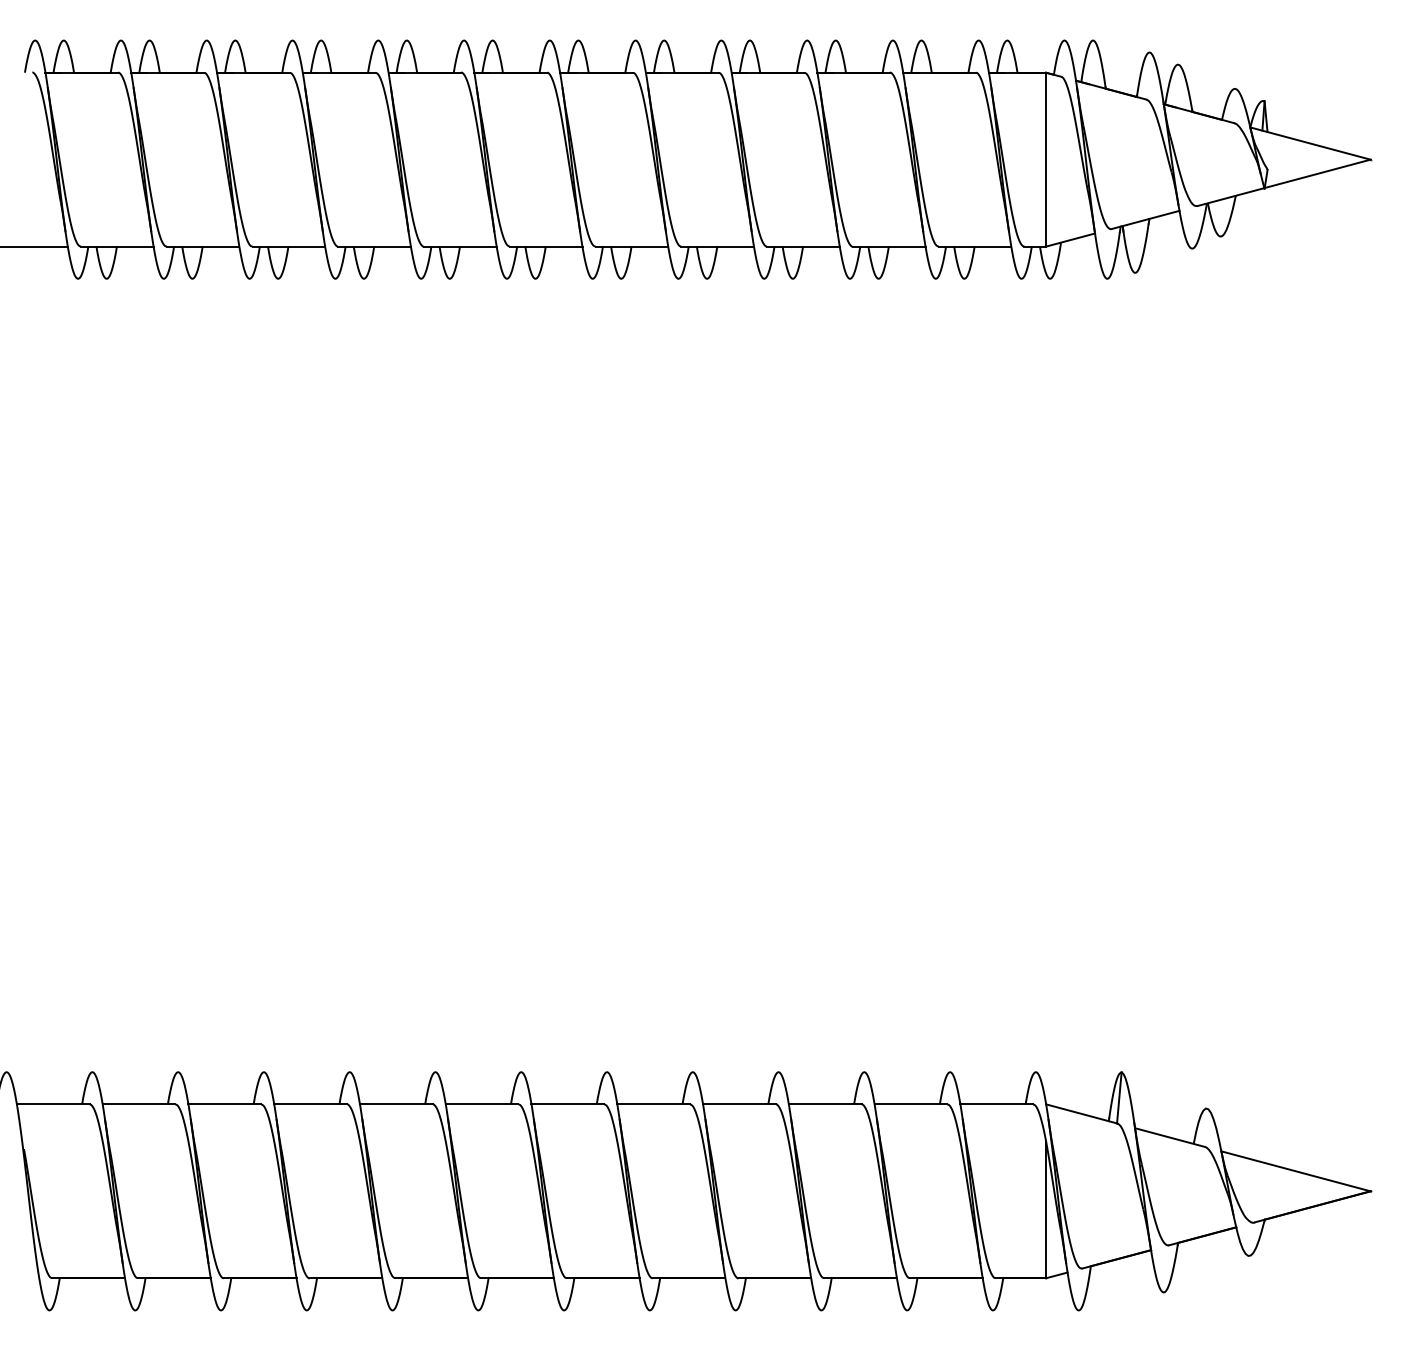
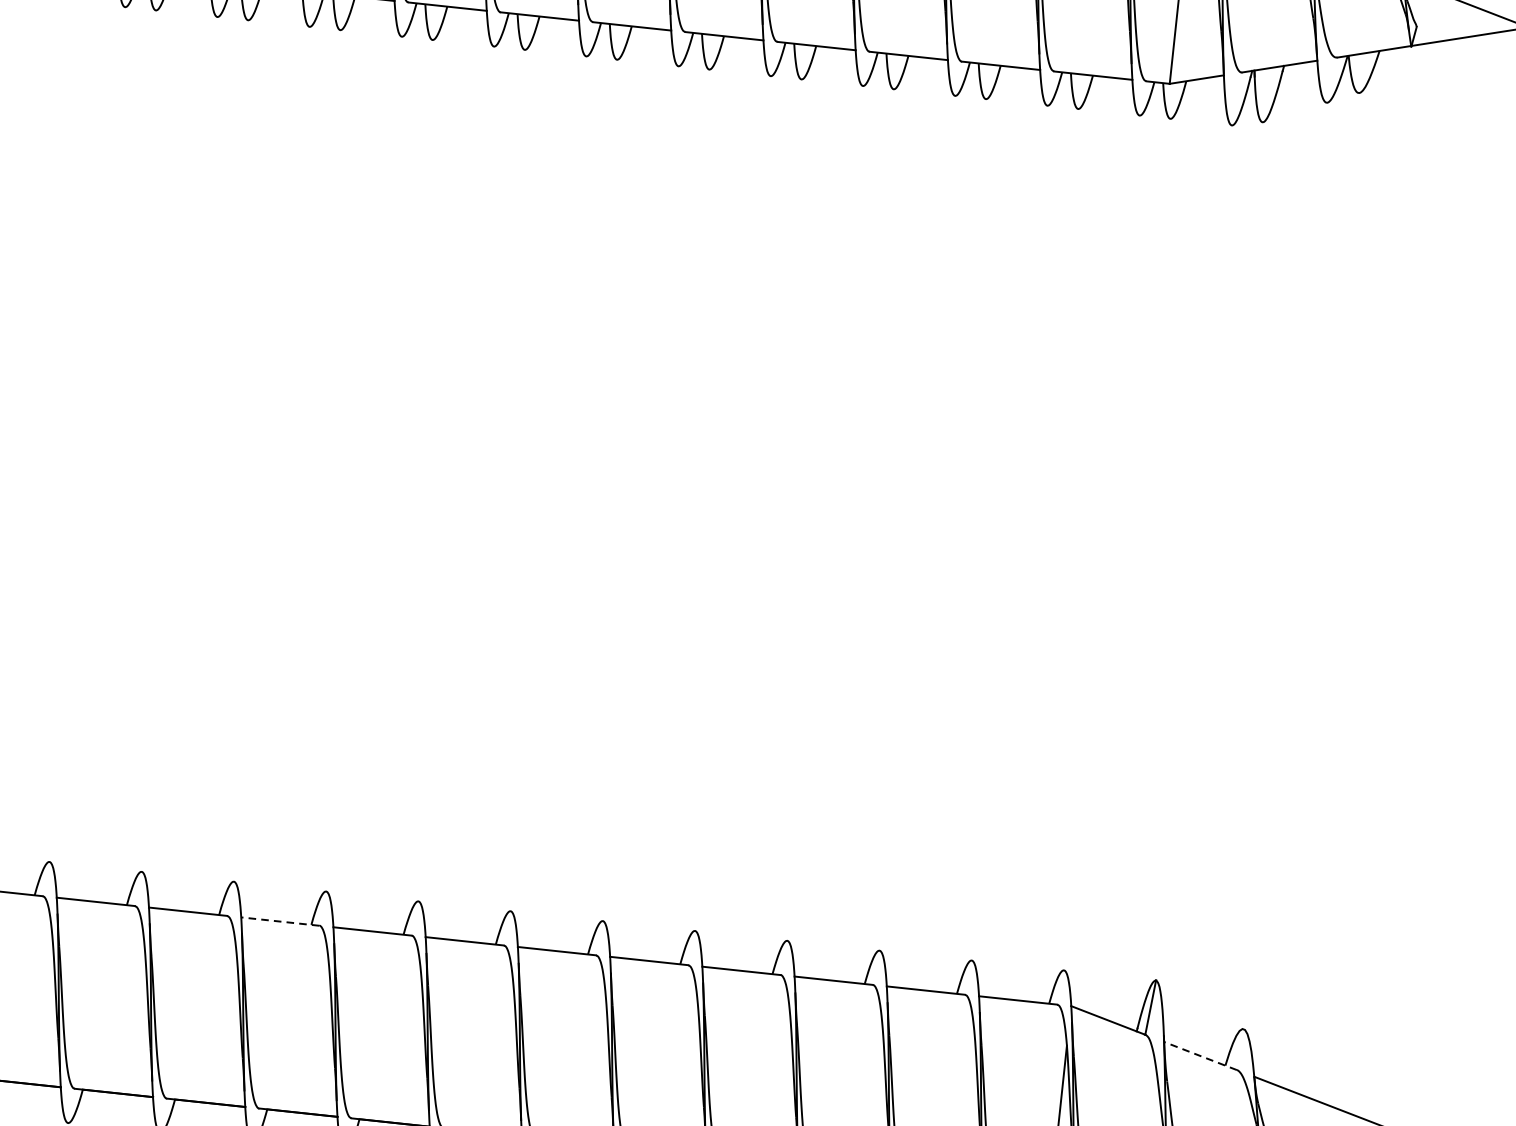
line: (310, 1104) -> (280, 921), solid -> dashed
line: (1169, 1137) -> (1200, 1055), solid -> dashed

